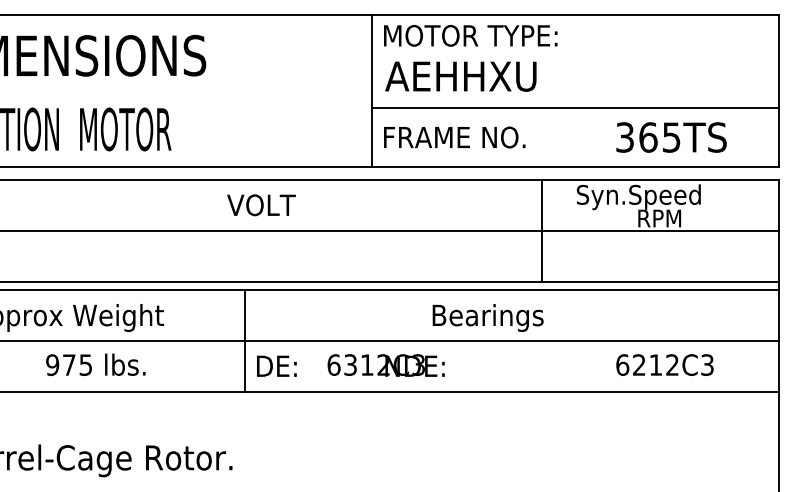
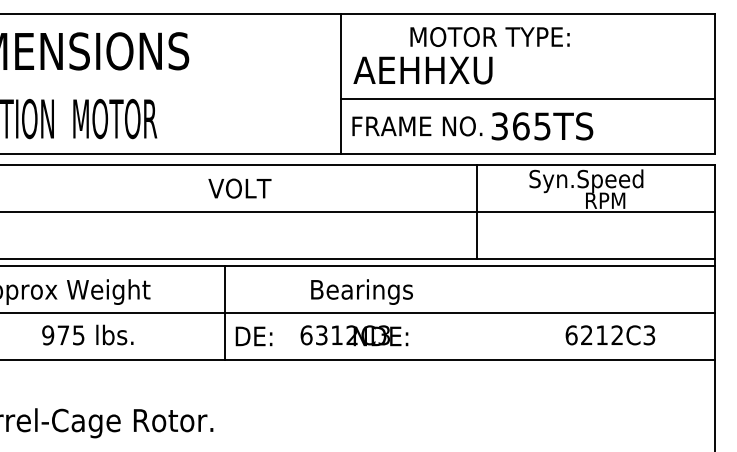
text: (470, 35) -> (489, 36), moved
text: (671, 137) -> (542, 126), moved
line: (541, 230) -> (477, 211), moved
text: (487, 317) -> (361, 291), moved

